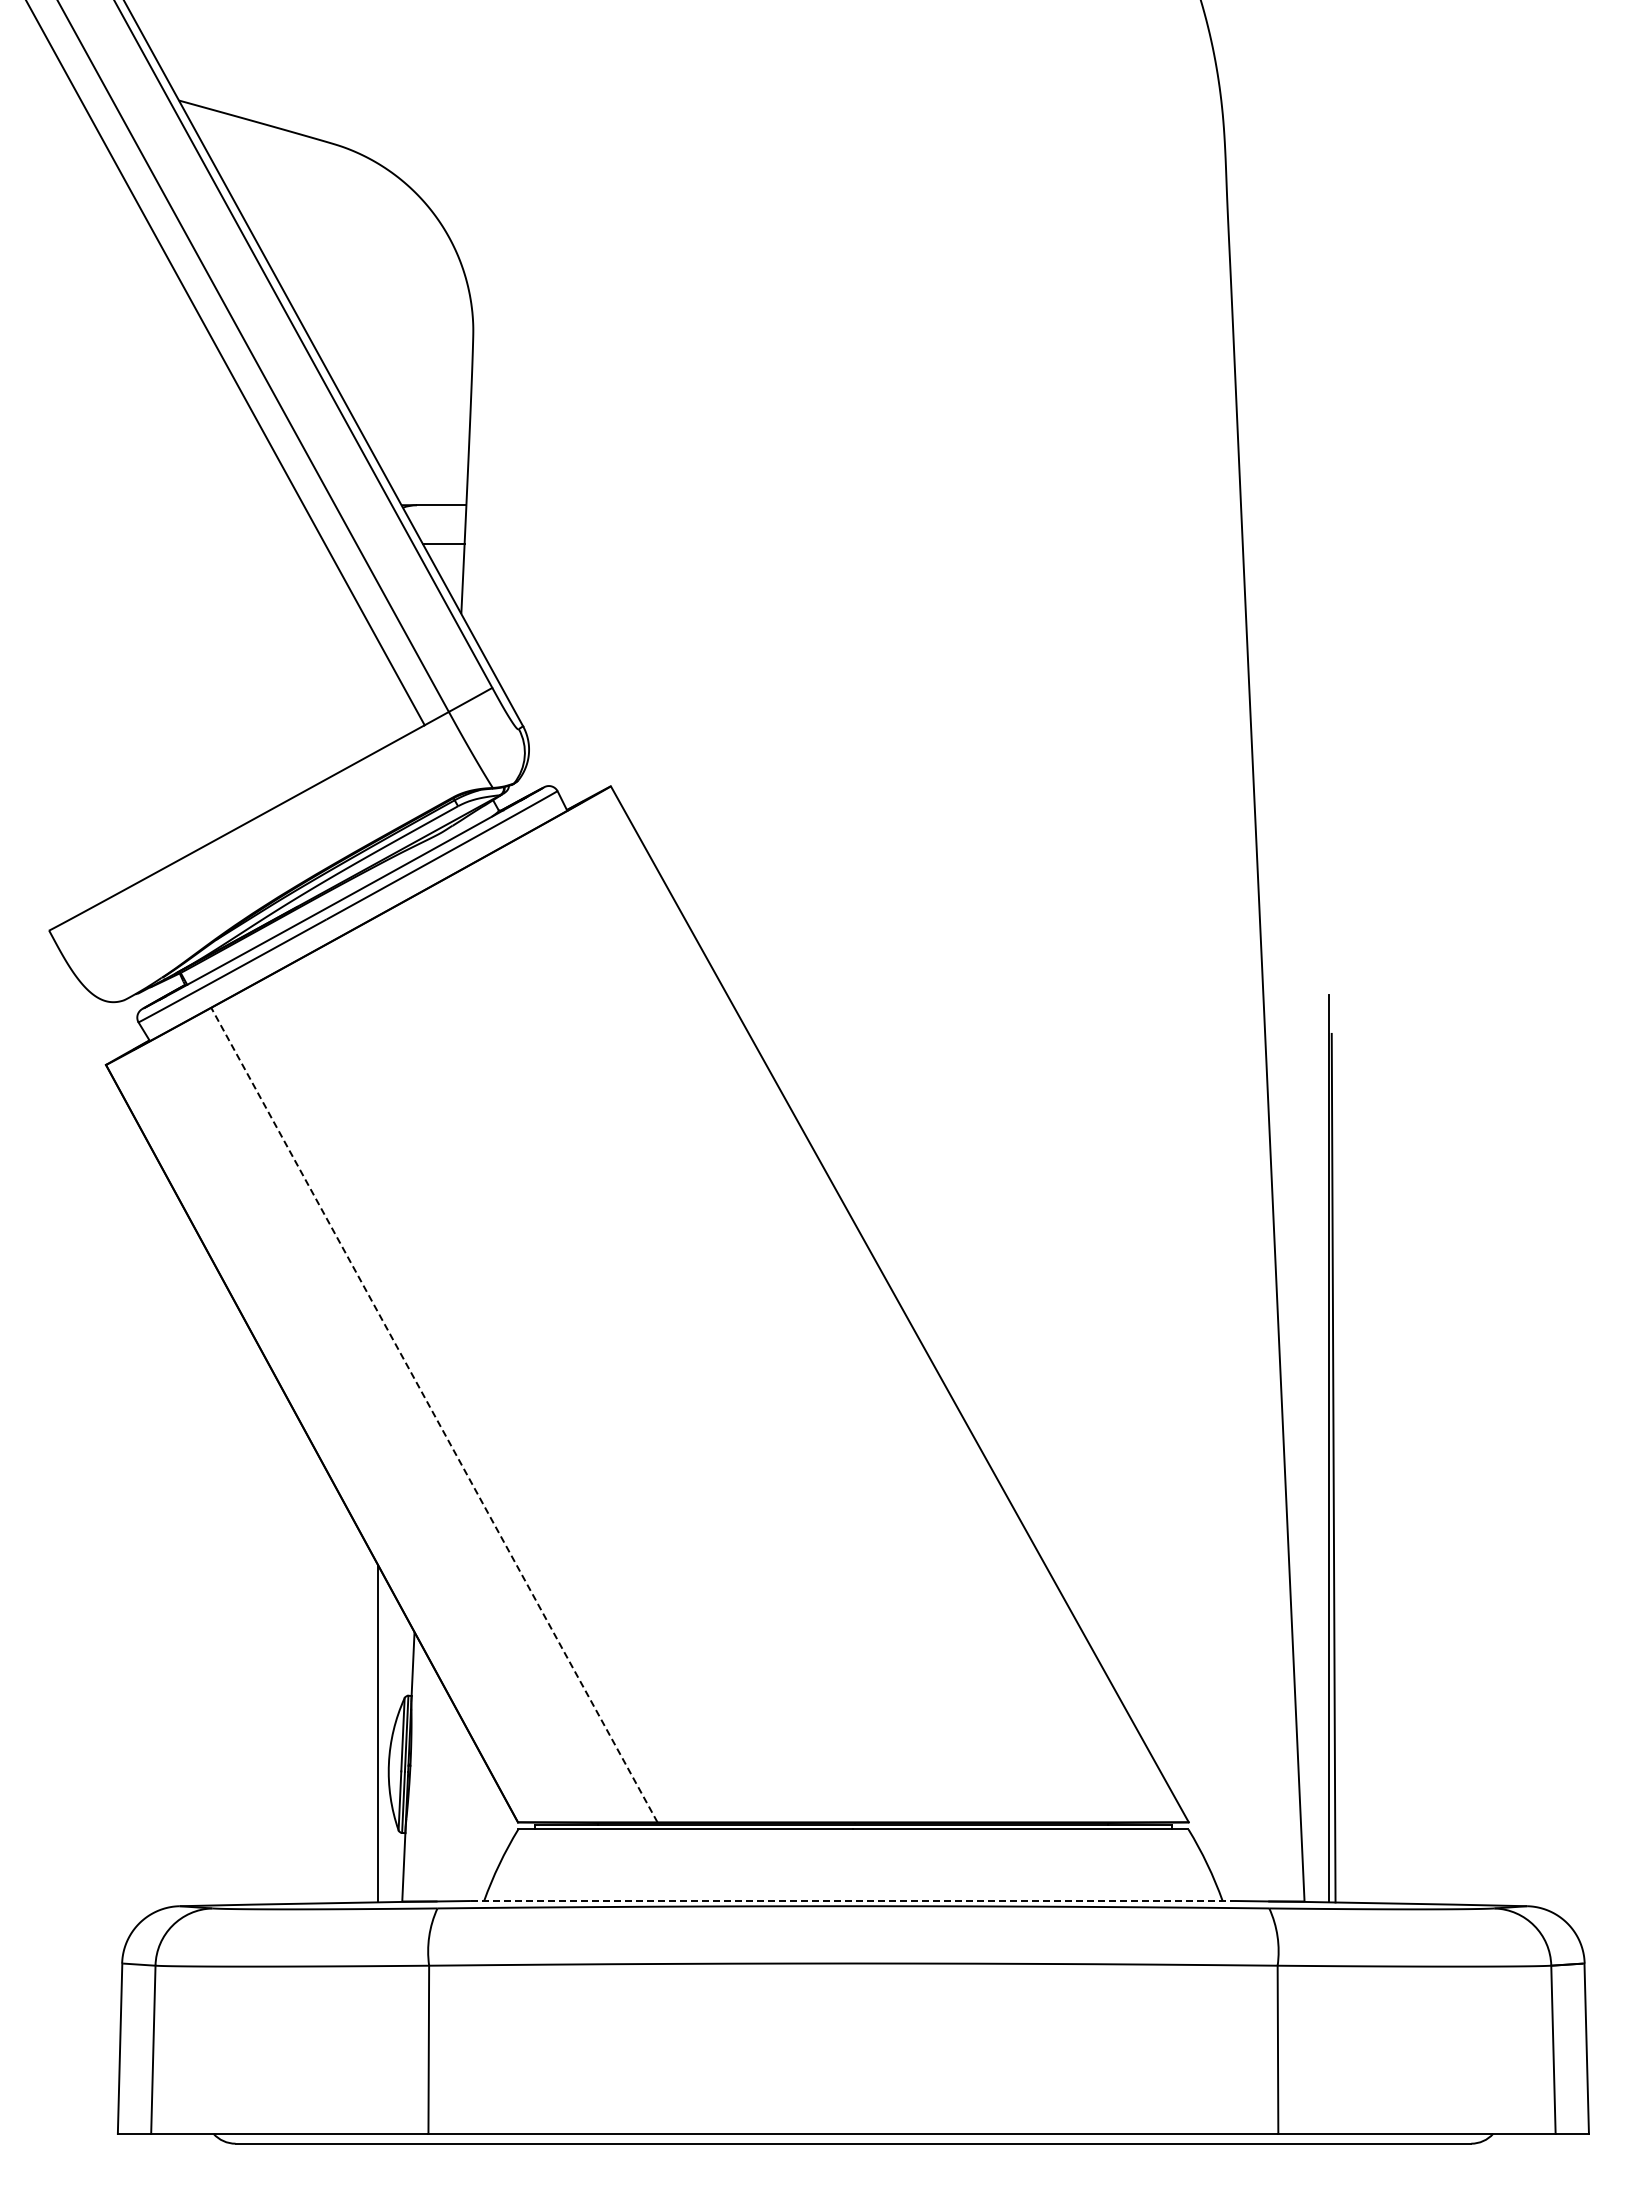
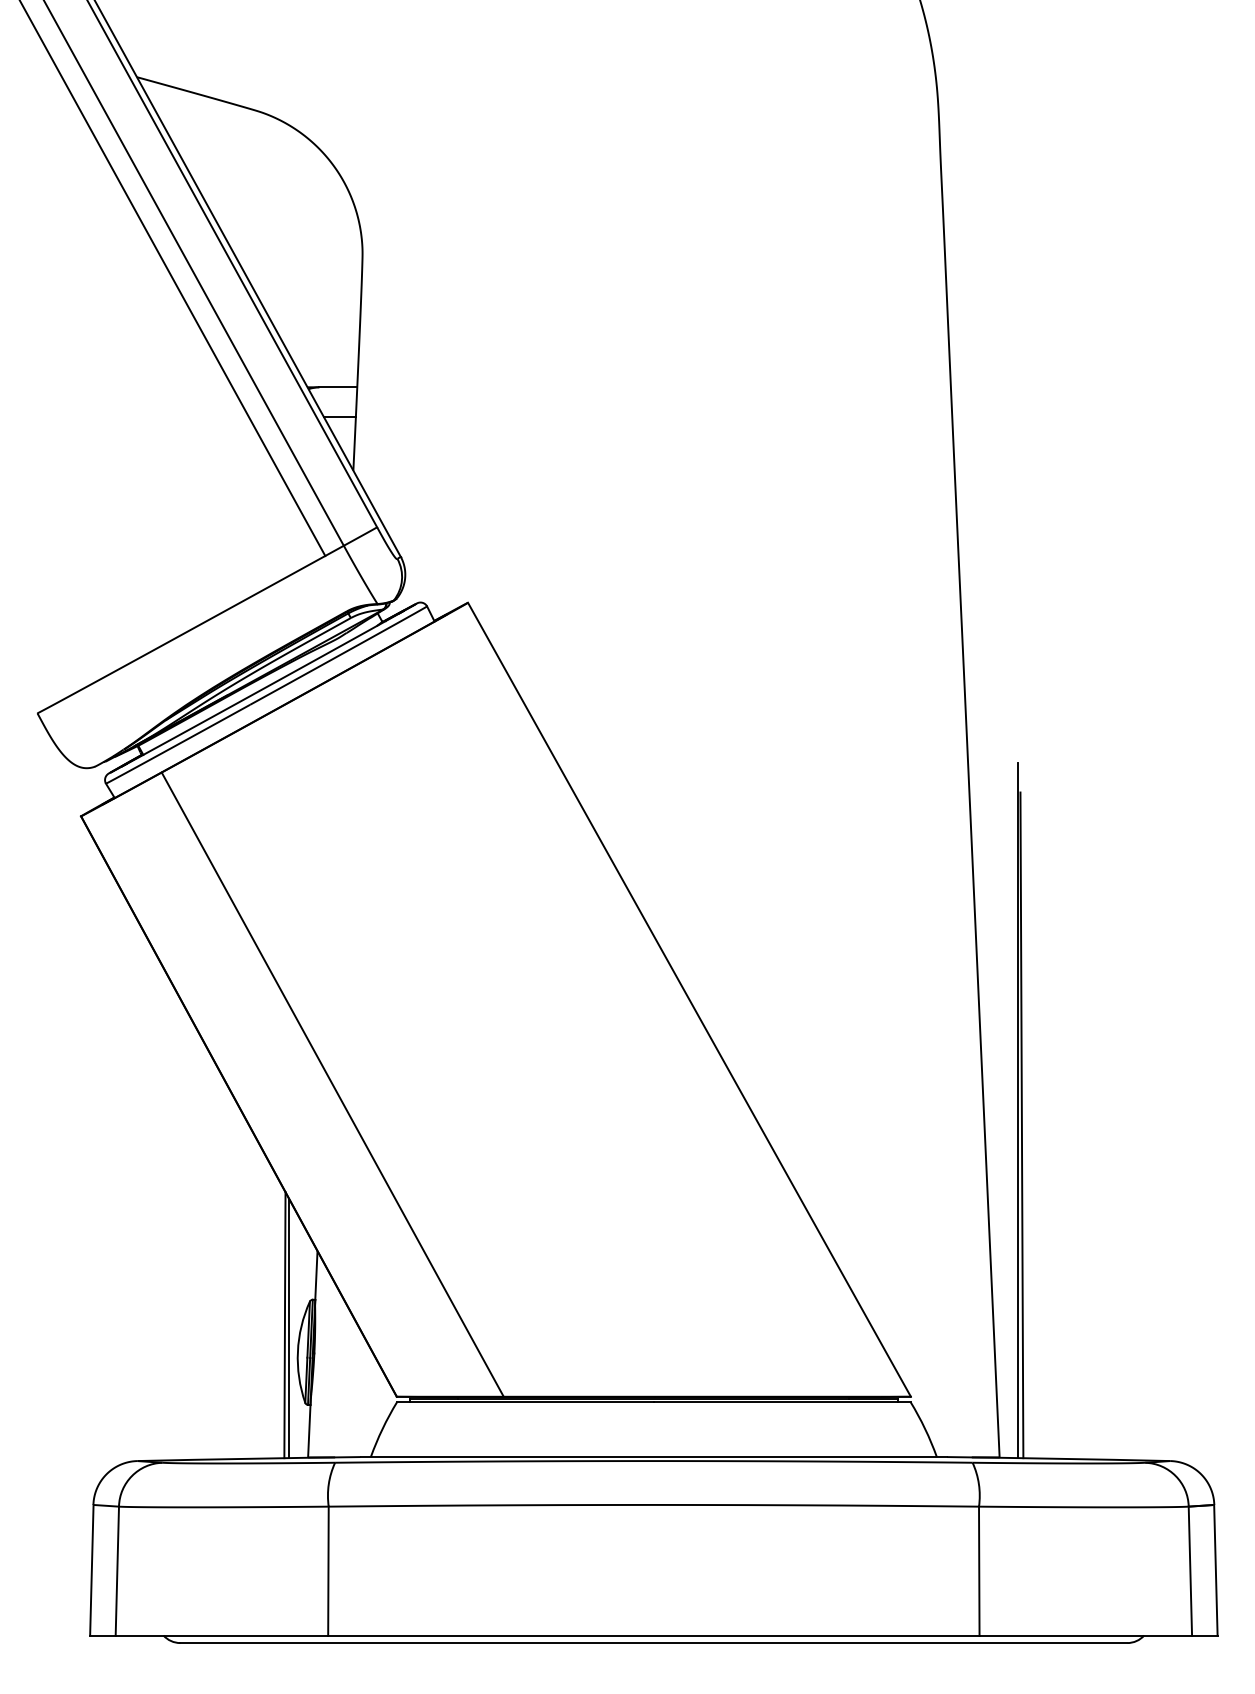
line: (434, 1414) -> (332, 1084), dashed -> solid
line: (371, 1728) -> (284, 1324), added
line: (853, 1901) -> (653, 1457), dashed -> solid

